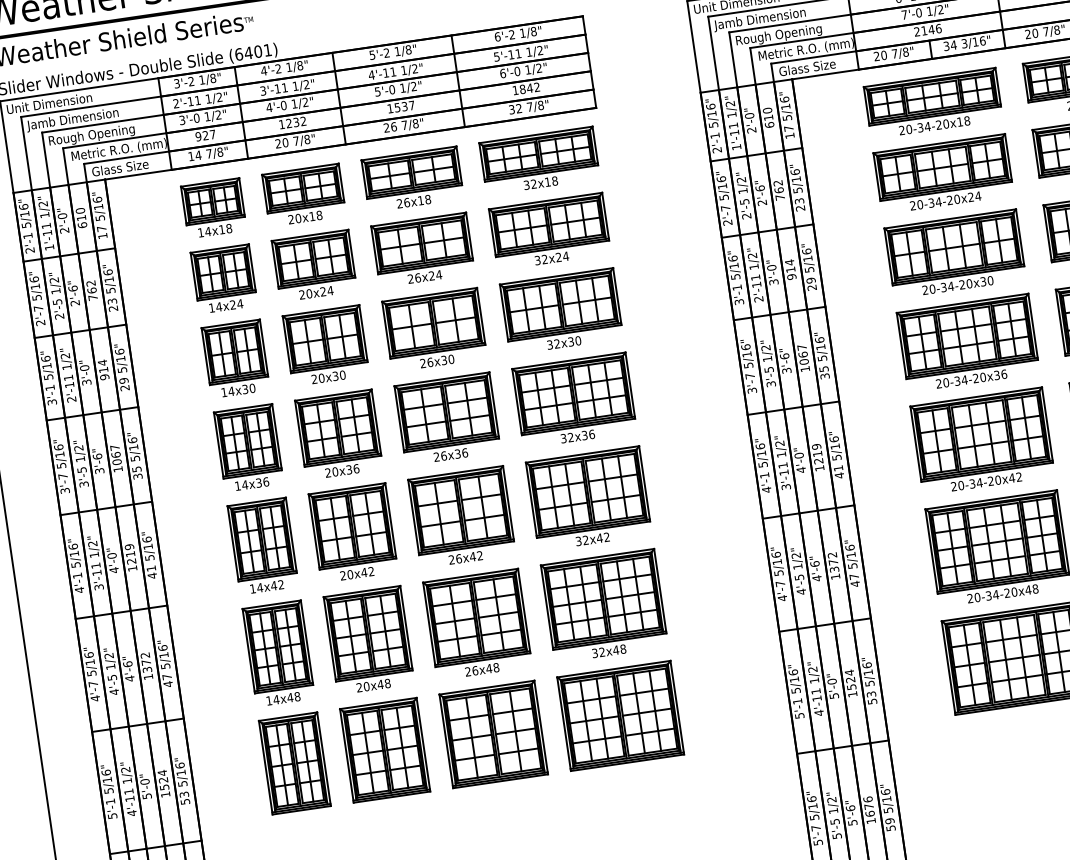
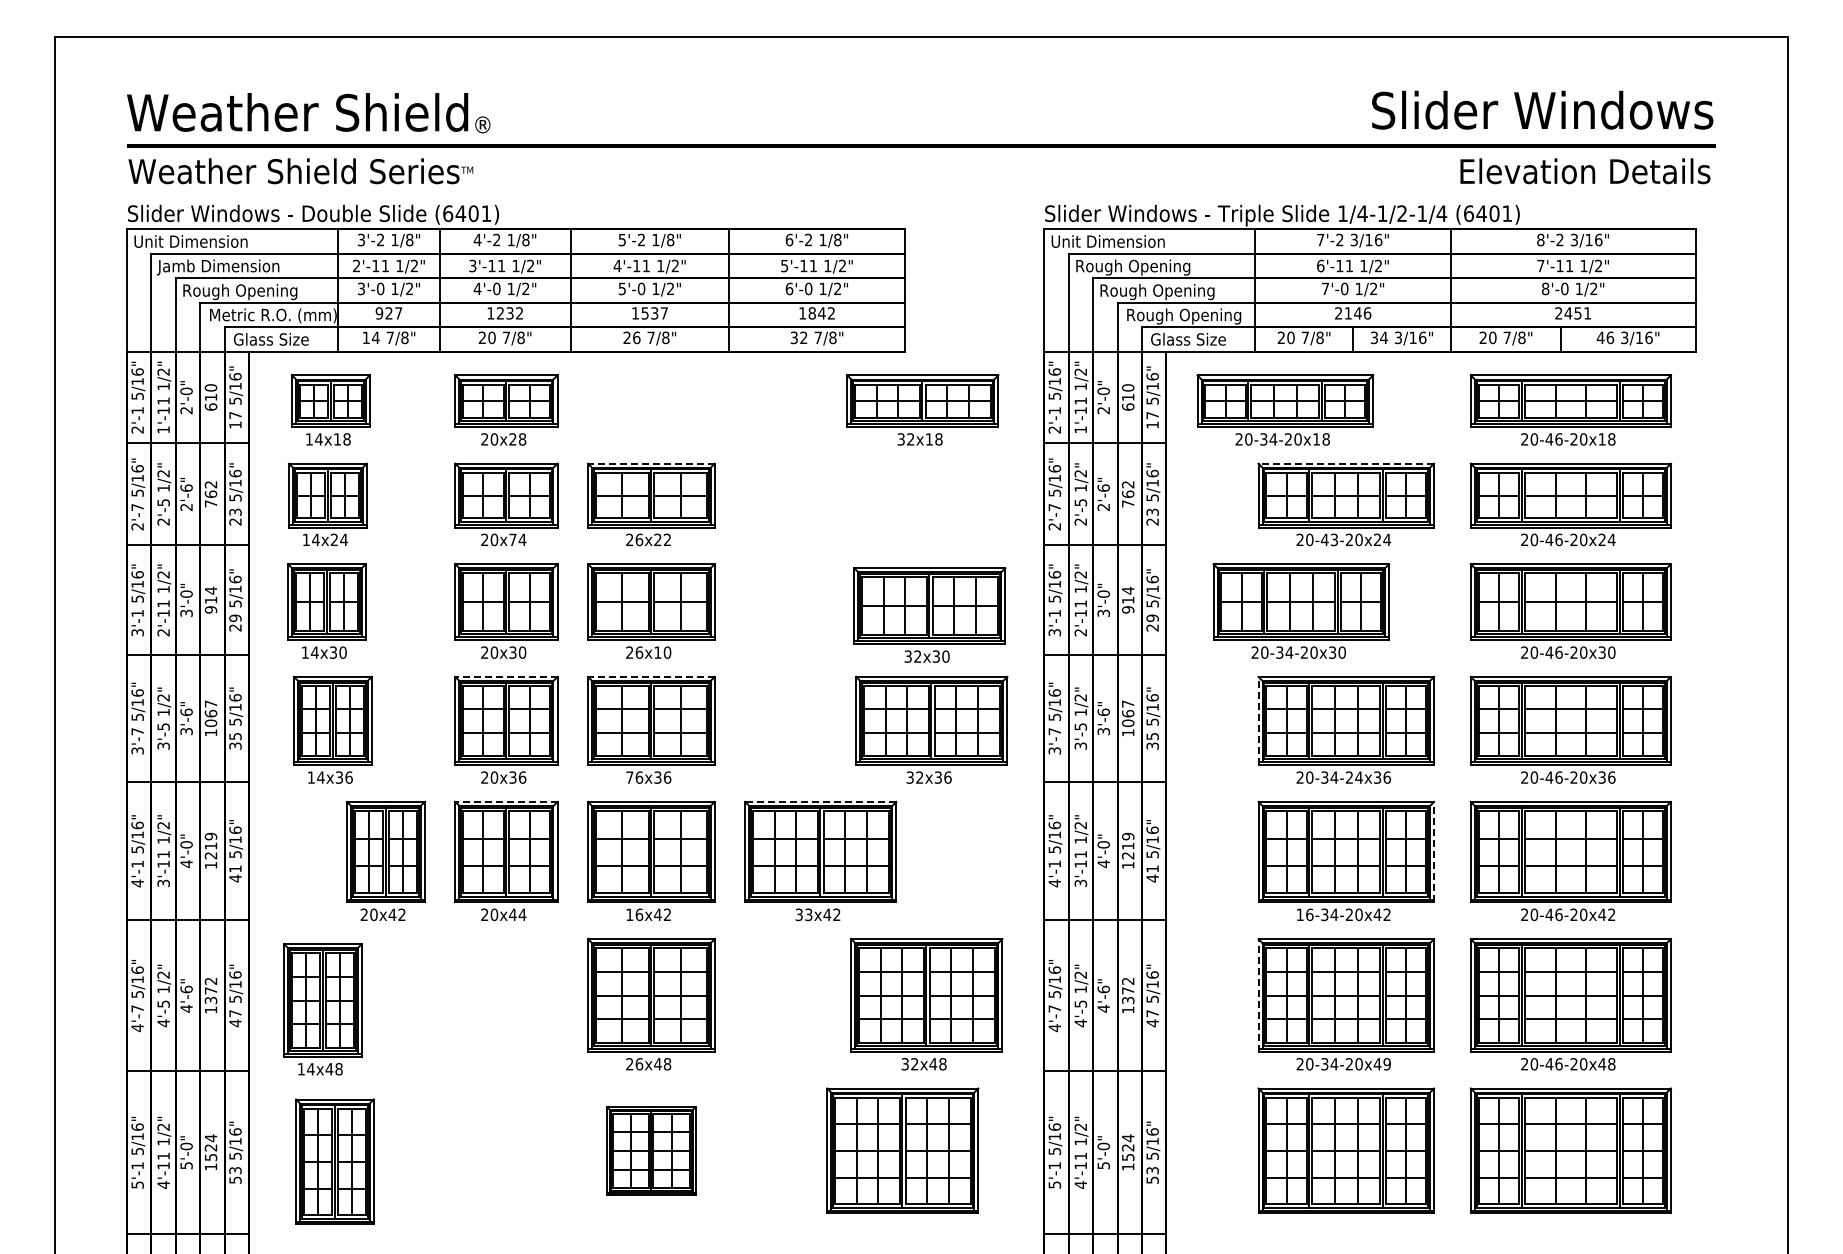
text: (759, 19) -> (1135, 267), Jamb Dimension -> Rough Opening
text: (806, 50) -> (1190, 316), Metric R.O. (mm) -> Rough Opening
part: (933, 103) -> (1285, 409), moved
line: (939, 143) -> (1346, 463), solid -> dashed
part: (539, 160) -> (922, 409), moved
part: (412, 178) -> (651, 409), removed
text: (934, 202) -> (1329, 539), 20-34-20x24 -> 20-43-20x24
part: (213, 208) -> (330, 409), moved
text: (311, 216) -> (512, 439), 20x18 -> 20x28
line: (417, 219) -> (650, 463), solid -> dashed
part: (549, 231) -> (820, 504), removed
part: (955, 253) -> (1301, 610), moved
text: (439, 274) -> (667, 539), 26x24 -> 26x22
part: (223, 278) -> (327, 503), moved
text: (322, 291) -> (512, 539), 20x24 -> 20x74
part: (561, 311) -> (929, 614), moved
line: (901, 345) -> (1258, 720), solid -> dashed
part: (235, 358) -> (326, 610), moved
text: (443, 360) -> (657, 652), 26x30 -> 26x10
text: (982, 377) -> (1358, 777), 20-34-20x36 -> 20-34-24x36
line: (441, 379) -> (650, 676), solid -> dashed
line: (332, 394) -> (505, 676), solid -> dashed
part: (574, 400) -> (931, 729), moved
line: (1047, 424) -> (1434, 851), solid -> dashed
part: (248, 447) -> (332, 729), moved
line: (582, 454) -> (820, 801), solid -> dashed
text: (436, 457) -> (629, 777), 26x36 -> 76x36
text: (957, 485) -> (1304, 914), 20-34-20x42 -> 16-34-20x42
line: (346, 488) -> (505, 801), solid -> dashed
text: (585, 540) -> (808, 915), 32x42 -> 33x42
line: (931, 550) -> (1258, 994), solid -> dashed
text: (451, 559) -> (629, 914), 26x42 -> 16x42
text: (371, 571) -> (522, 914), 20x42 -> 20x44
text: (255, 588) -> (368, 914), 14x42 -> 20x42
text: (1035, 589) -> (1386, 1064), 20-34-20x48 -> 20-34-20x49
part: (604, 606) -> (926, 1004), moved
part: (369, 640) -> (506, 1004), removed
part: (278, 653) -> (322, 1009), moved
part: (620, 715) -> (902, 1150), moved
part: (493, 734) -> (651, 1150), size x0.7
part: (385, 749) -> (506, 1150), removed
part: (294, 763) -> (334, 1161), moved

